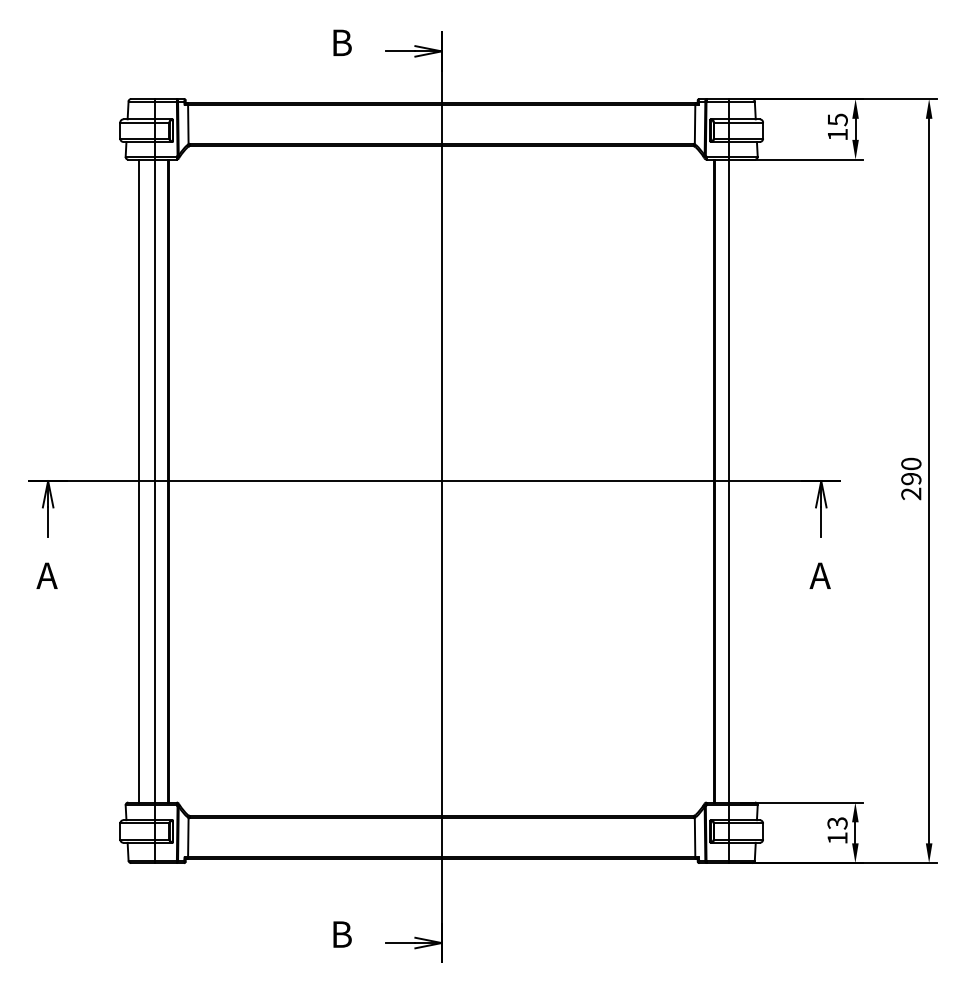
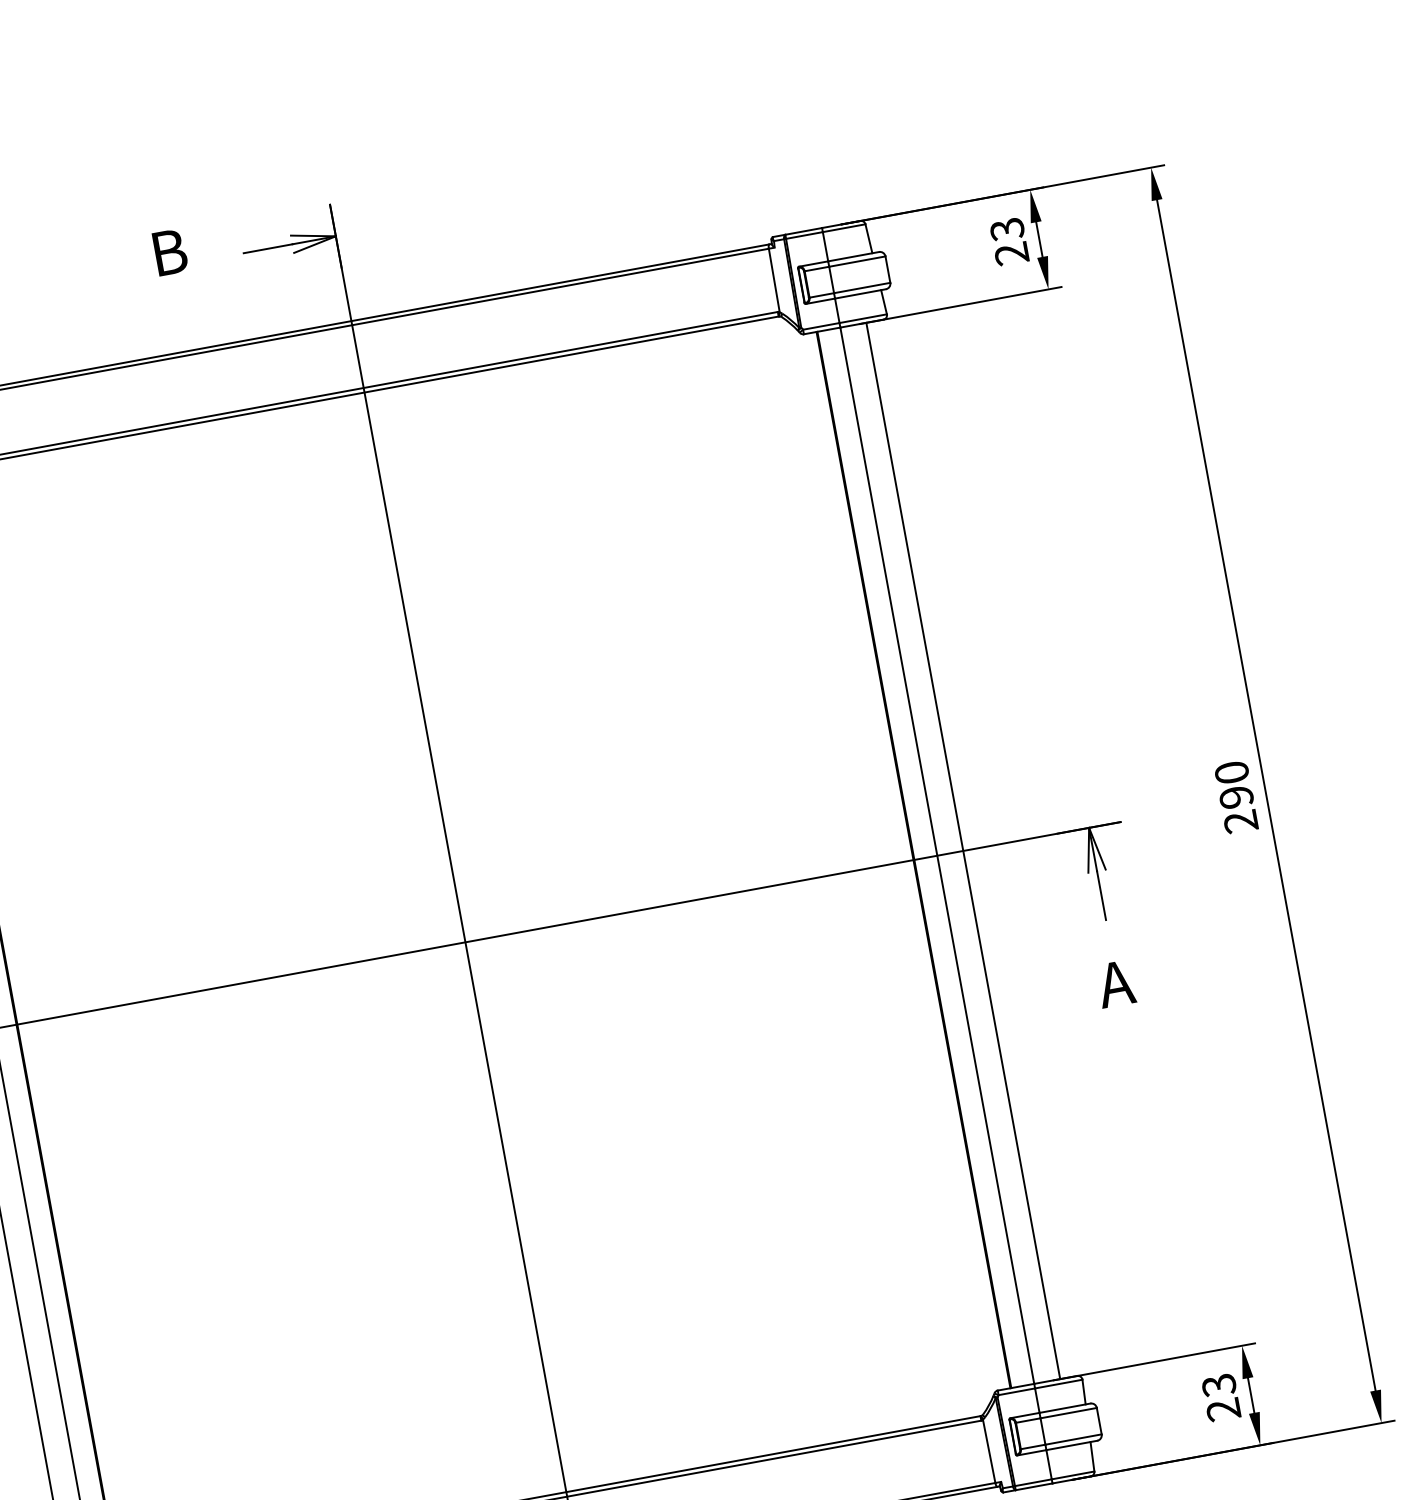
text: (837, 126) -> (1008, 240), 15 -> 23
line: (744, 480) -> (962, 850), added
text: (837, 838) -> (1223, 1410), 13 -> 23

